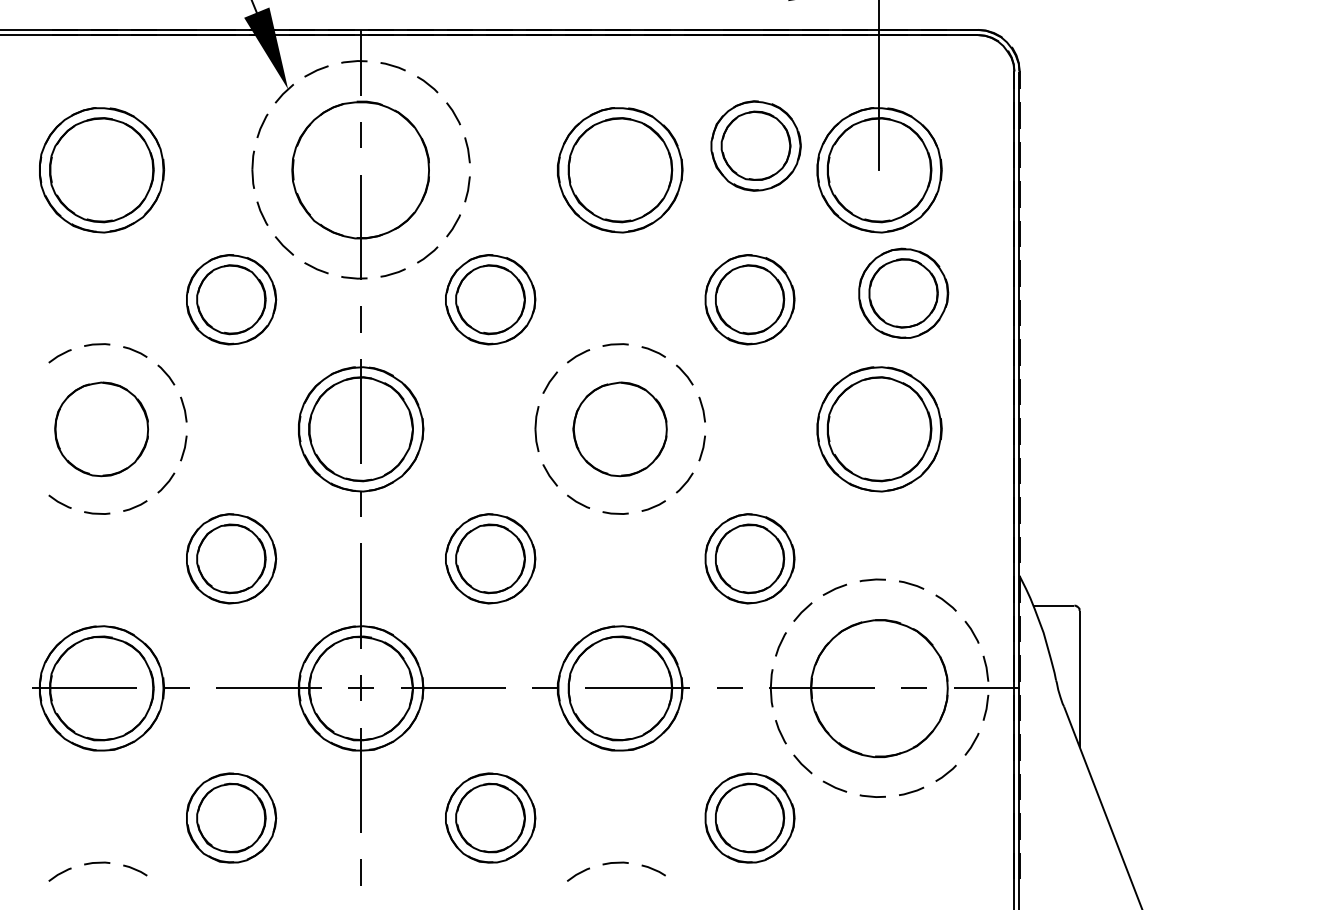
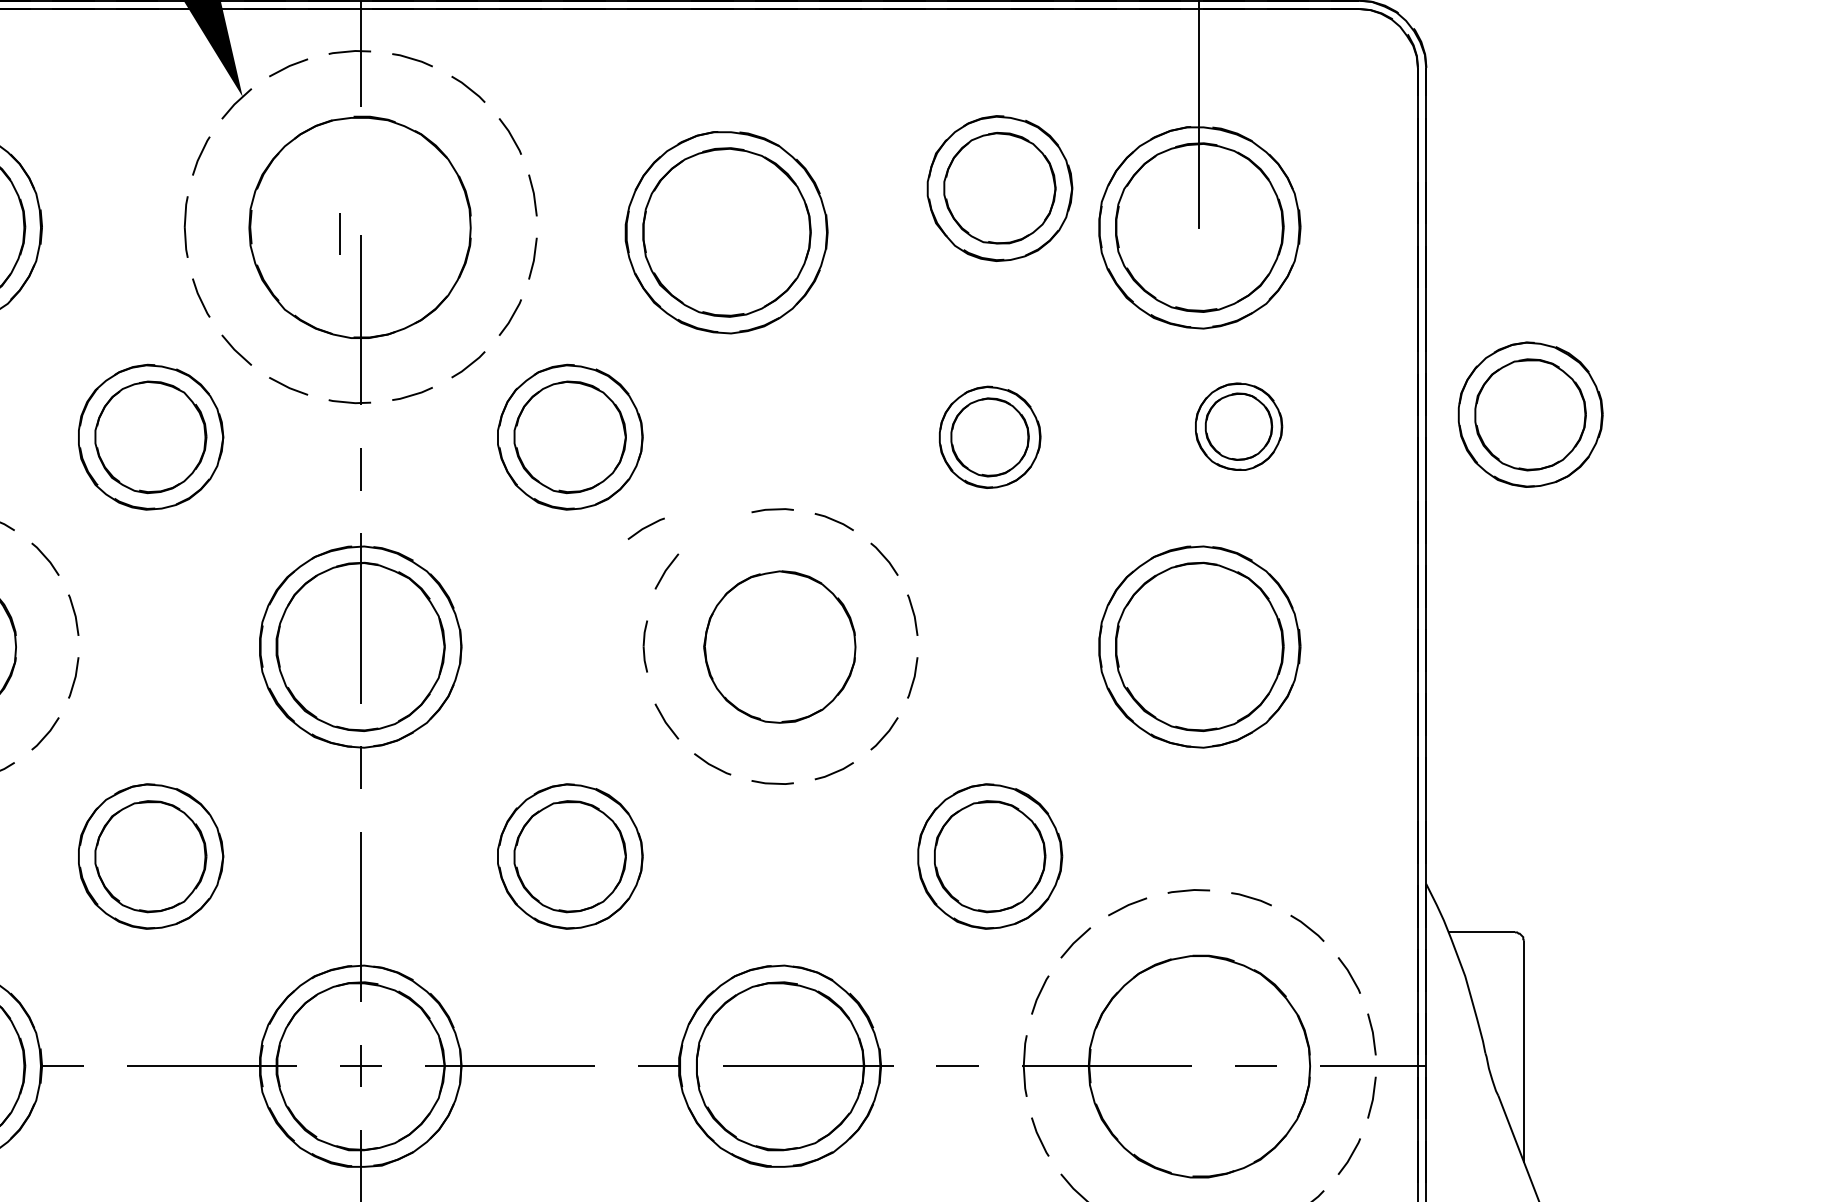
line: (360, 134) -> (338, 232), moved
part: (620, 170) -> (727, 232), moved
part: (1083, 285) -> (1529, 414), added
part: (903, 292) -> (1238, 425), size x0.6
part: (749, 299) -> (989, 436), size x0.7
line: (578, 356) -> (646, 529), moved
part: (536, 428) -> (644, 645), size x0.7

